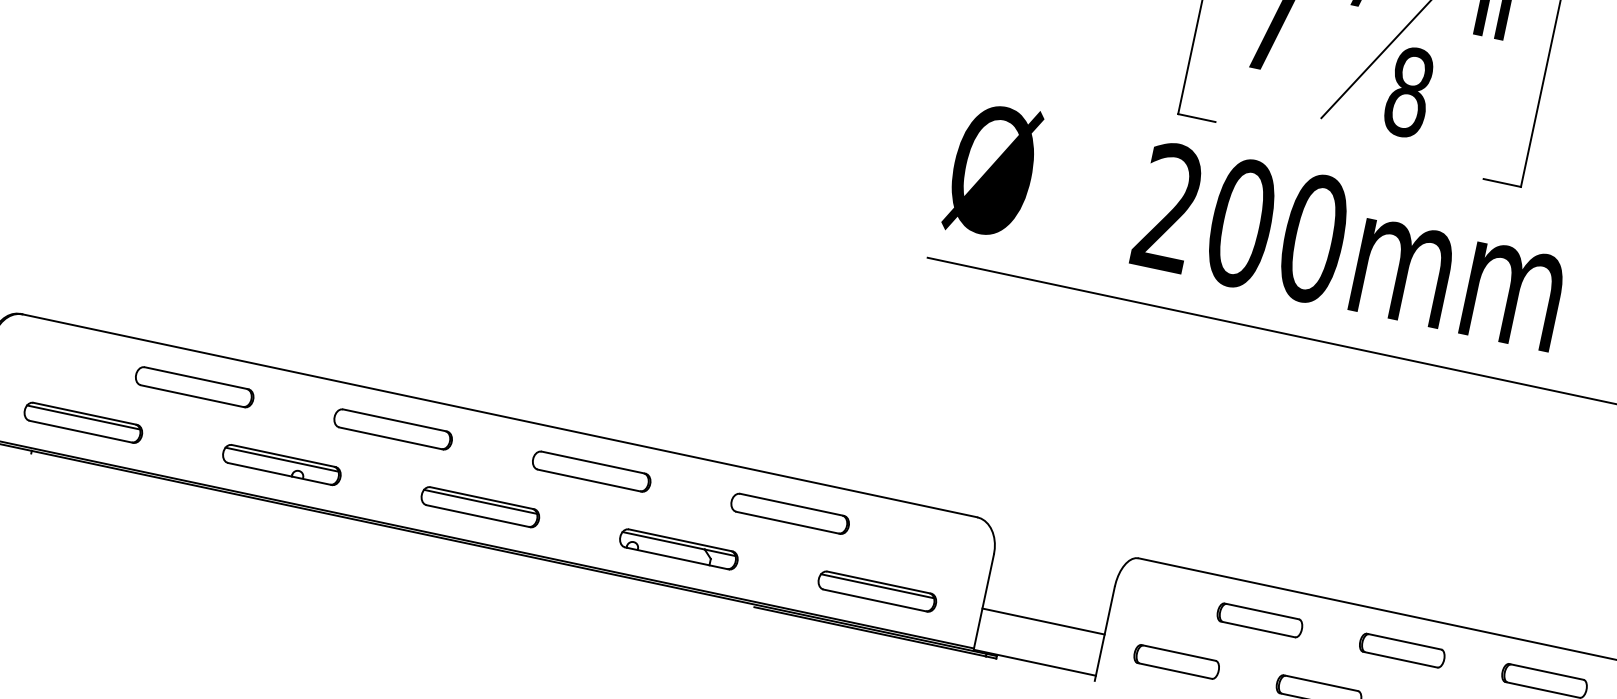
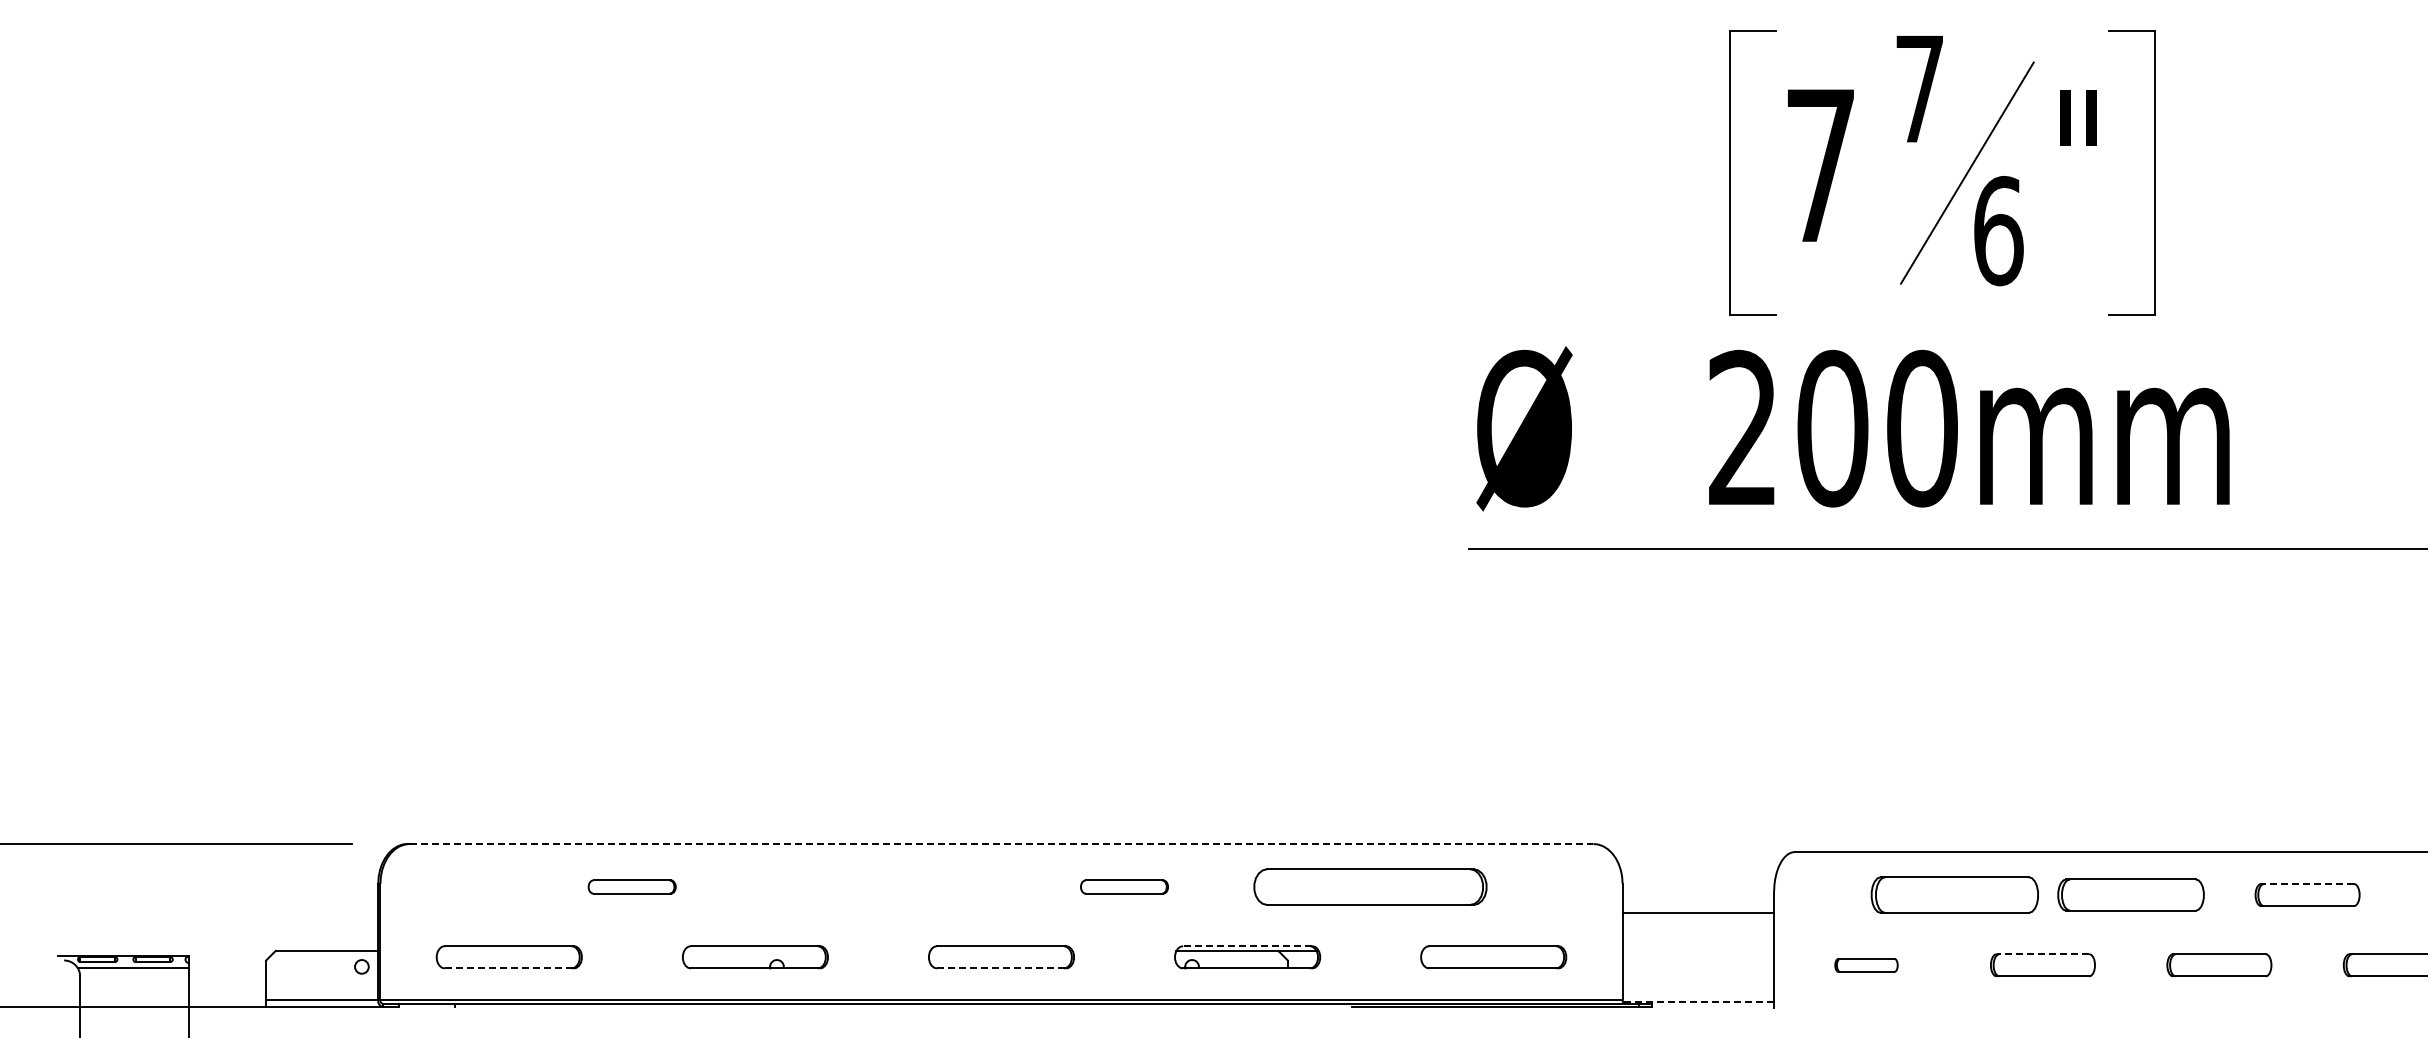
text: (1408, 92) -> (1998, 231), 8 -> 6
part: (194, 386) -> (631, 886), size x0.6
line: (499, 415) -> (1001, 843), solid -> dashed
line: (83, 417) -> (508, 950), removed
part: (393, 429) -> (878, 886), removed
line: (81, 431) -> (509, 968), solid -> dashed
line: (282, 459) -> (754, 950), removed
part: (591, 471) -> (1124, 886), size x0.6
line: (480, 501) -> (1000, 950), removed
part: (790, 513) -> (1370, 886), size x1.6
line: (479, 516) -> (1002, 968), solid -> dashed
line: (680, 540) -> (1247, 946), solid -> dashed
line: (877, 585) -> (1492, 950), removed
part: (1259, 619) -> (1954, 894), size x1.6
line: (1043, 621) -> (1698, 912), moved
part: (1402, 650) -> (2131, 894), size x1.4
part: (1176, 662) -> (1866, 965), size x0.6
line: (1034, 663) -> (1698, 1002), solid -> dashed
line: (1546, 671) -> (2307, 883), solid -> dashed
line: (1320, 683) -> (2042, 954), solid -> dashed

